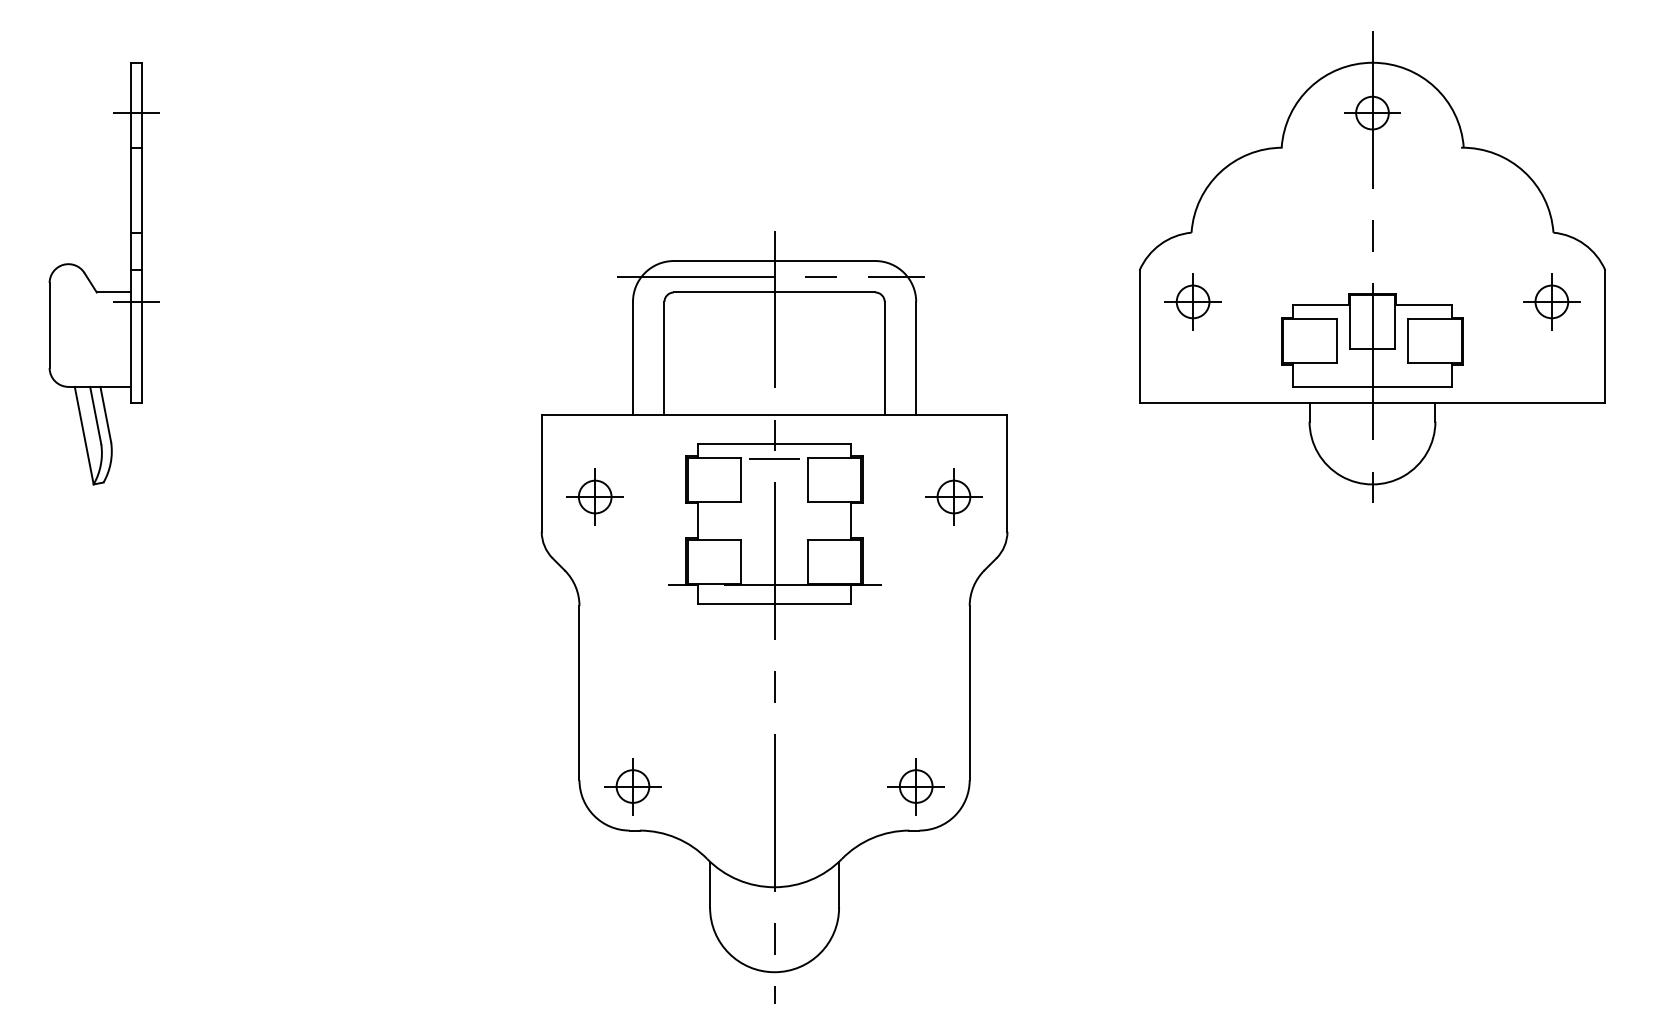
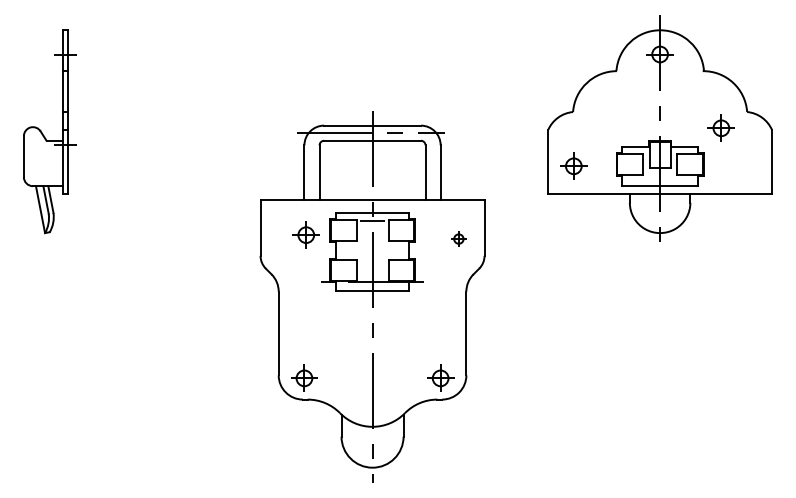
part: (1192, 300) -> (573, 165), moved
part: (1550, 300) -> (720, 127), moved
part: (593, 495) -> (305, 234), moved
part: (953, 495) -> (458, 238), size x0.6

